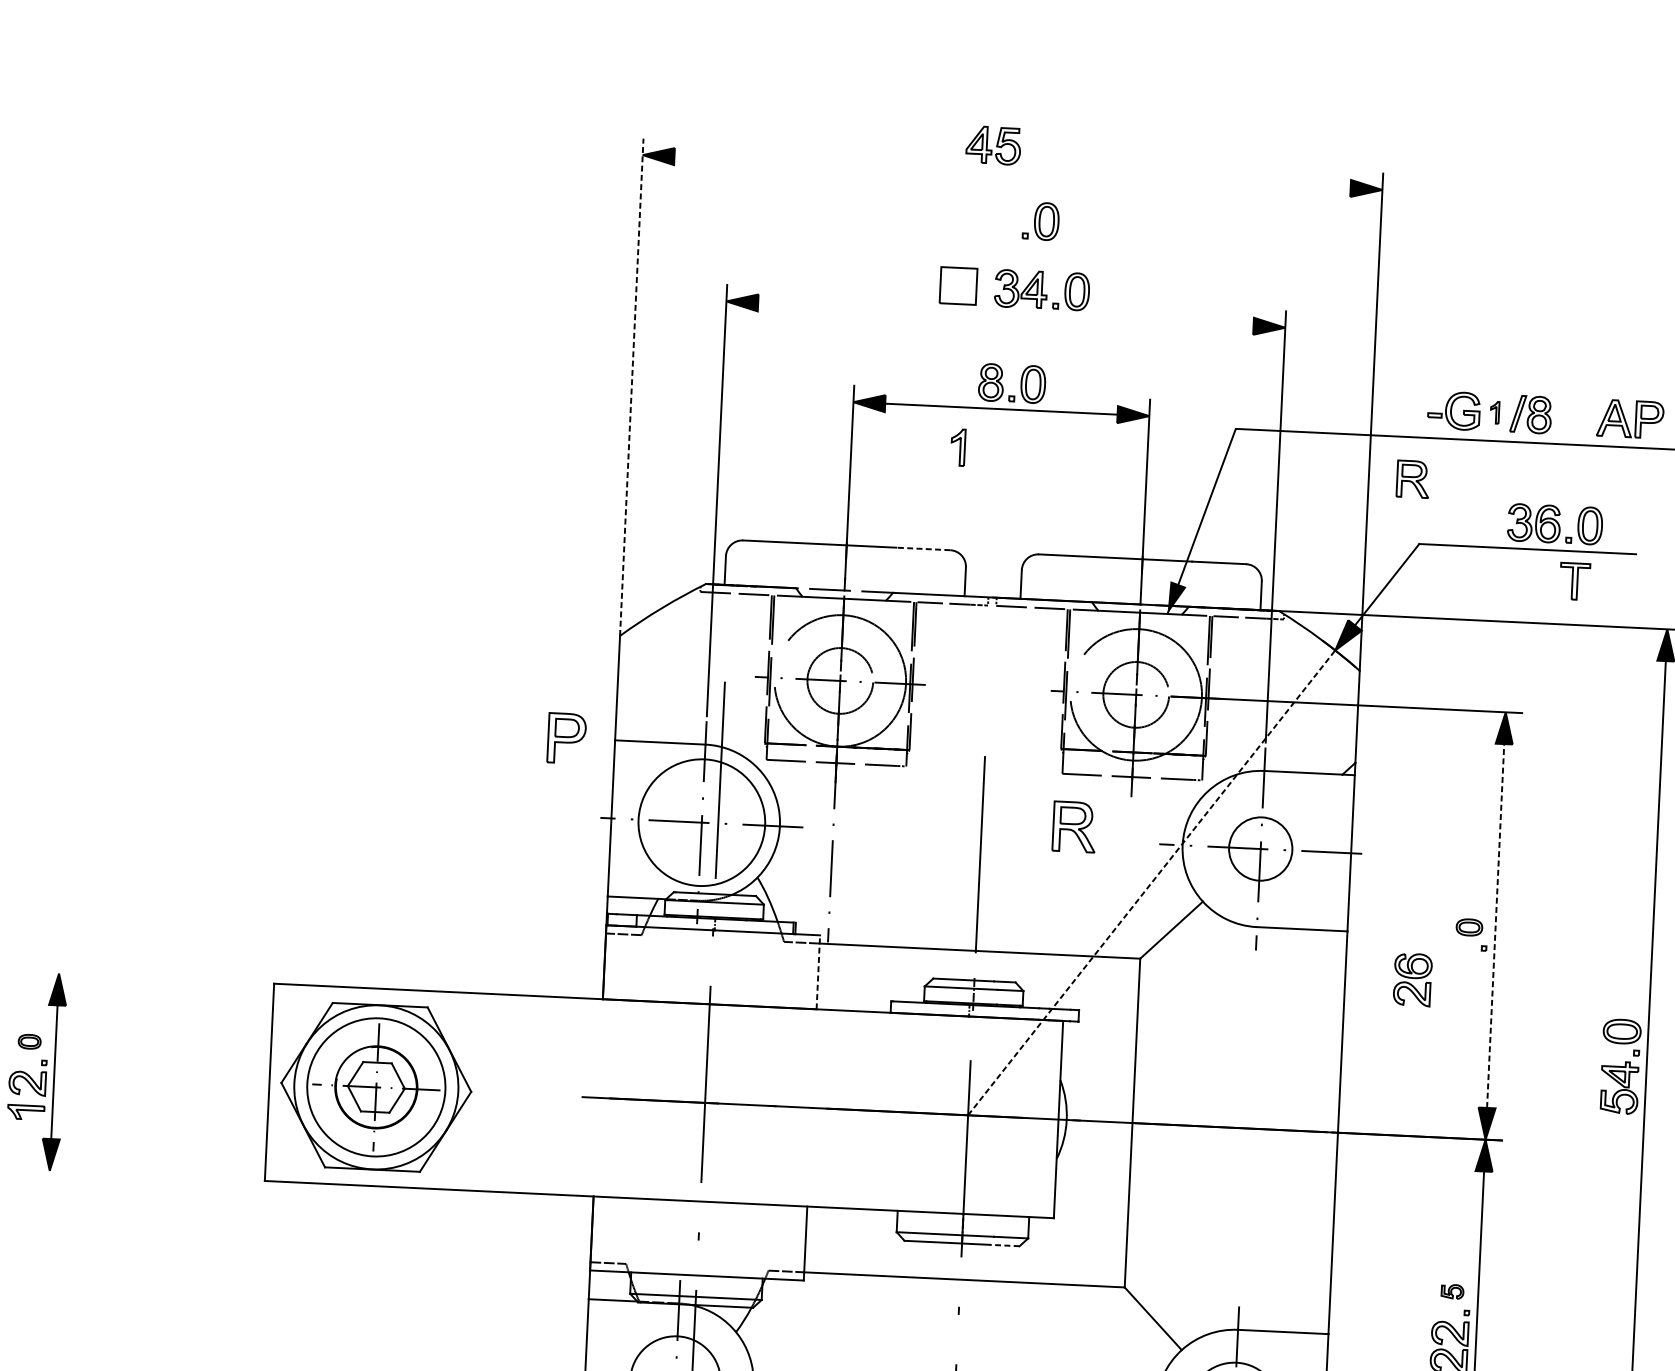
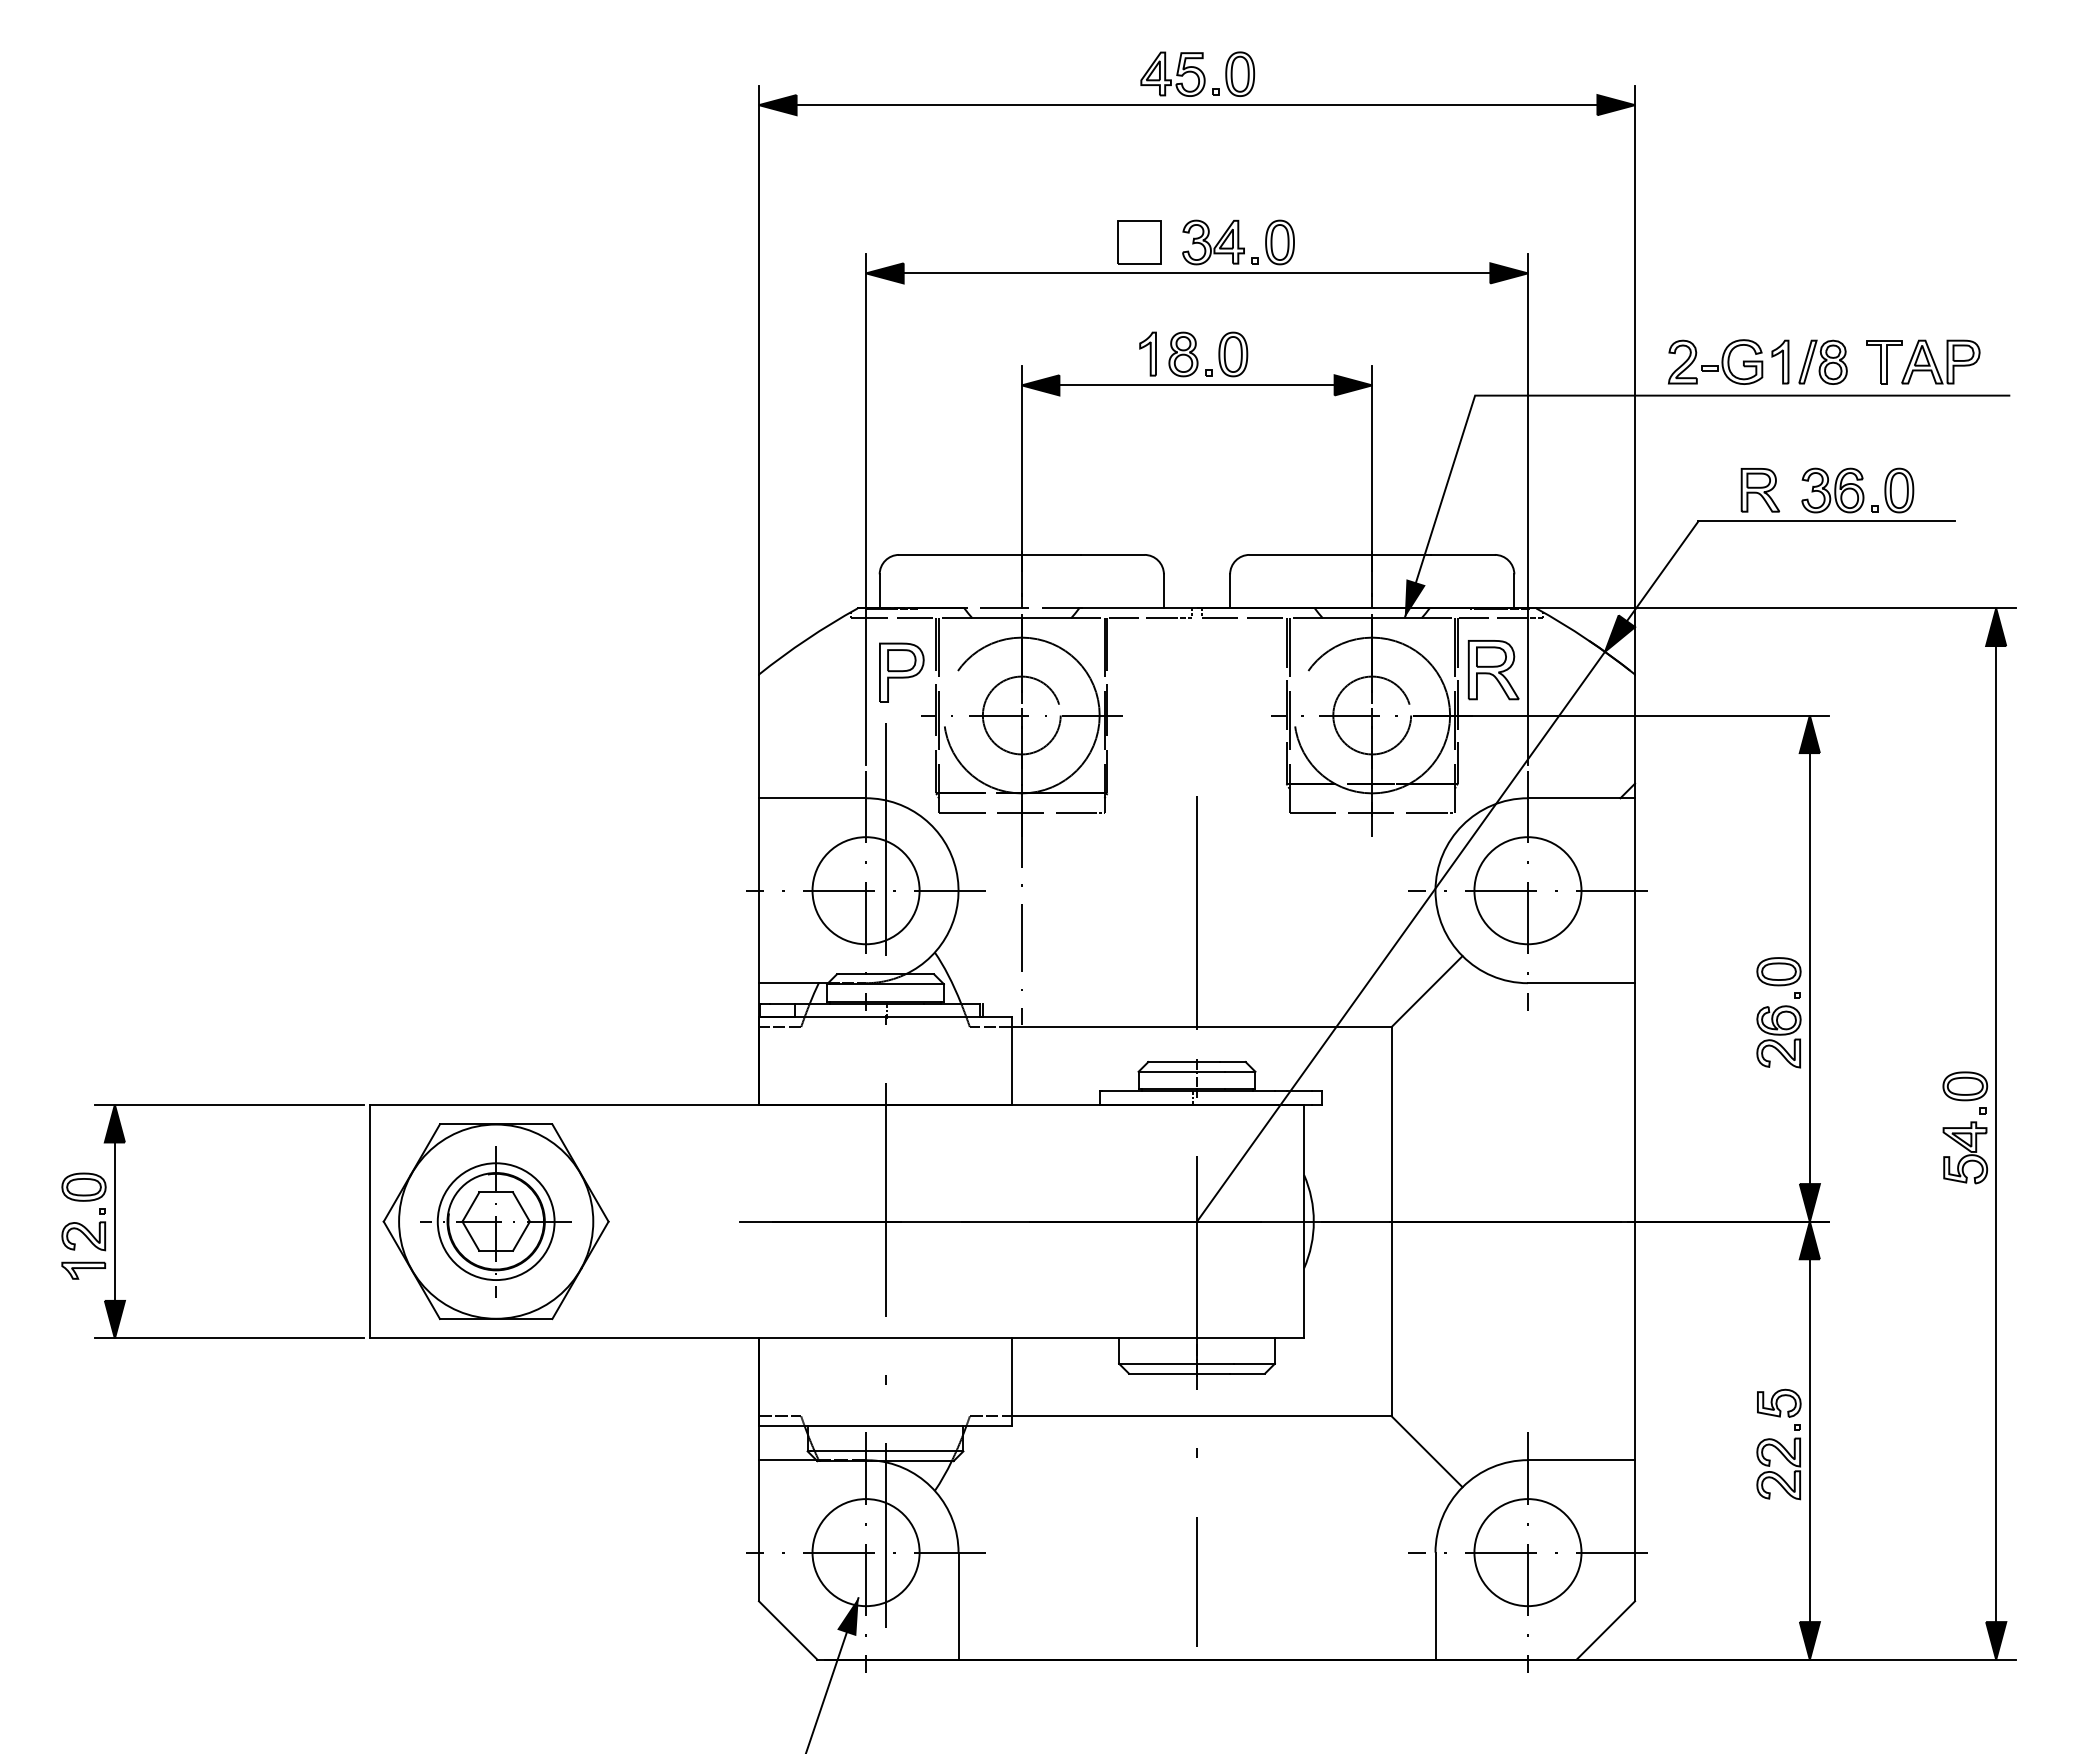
line: (1012, 172) -> (1196, 105), added
part: (1041, 220) -> (1233, 73), moved
line: (1005, 314) -> (1196, 273), added
line: (632, 386) -> (759, 379), dashed -> solid
part: (1412, 408) -> (1682, 361), added
part: (1495, 412) -> (1780, 361), size x1.67
part: (957, 446) -> (1147, 353), moved
part: (1413, 479) -> (1760, 490), moved
line: (923, 548) -> (1112, 554), dashed -> solid
part: (1575, 581) -> (1884, 362), moved
part: (566, 738) -> (901, 672), moved
circle: (701, 822) -> (865, 890), size x0.71
part: (1074, 827) -> (1493, 670), moved
circle: (1260, 848) -> (1527, 890), size x1.43
line: (1152, 882) -> (1401, 936), dashed -> solid
line: (1495, 925) -> (1809, 968), dashed -> solid
part: (1469, 927) -> (1778, 971), size x1.43
line: (818, 972) -> (1012, 1061), dashed -> solid
line: (155, 977) -> (229, 1104), added
part: (1412, 979) -> (1778, 1036), moved
part: (29, 1041) -> (83, 1186), size x1.67
circle: (375, 1087) -> (495, 1221), size x0.71
line: (146, 1175) -> (229, 1338), added
line: (1004, 1245) -> (1247, 1373), dashed -> solid
part: (1452, 1291) -> (1779, 1402), size x1.67

